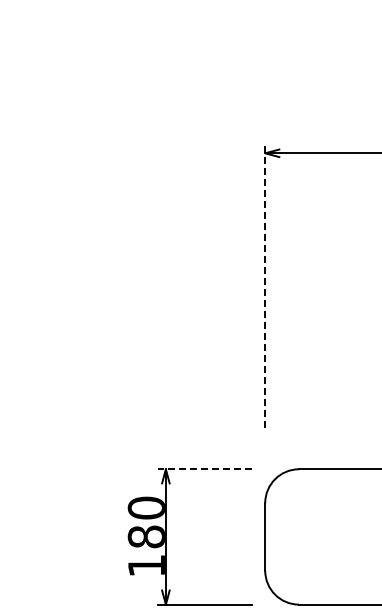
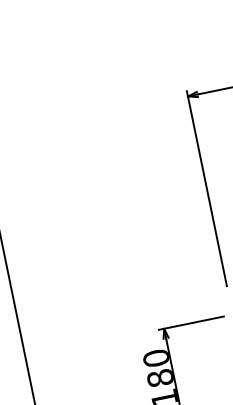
line: (265, 286) -> (207, 188), dashed -> solid
line: (205, 469) -> (191, 323), dashed -> solid

